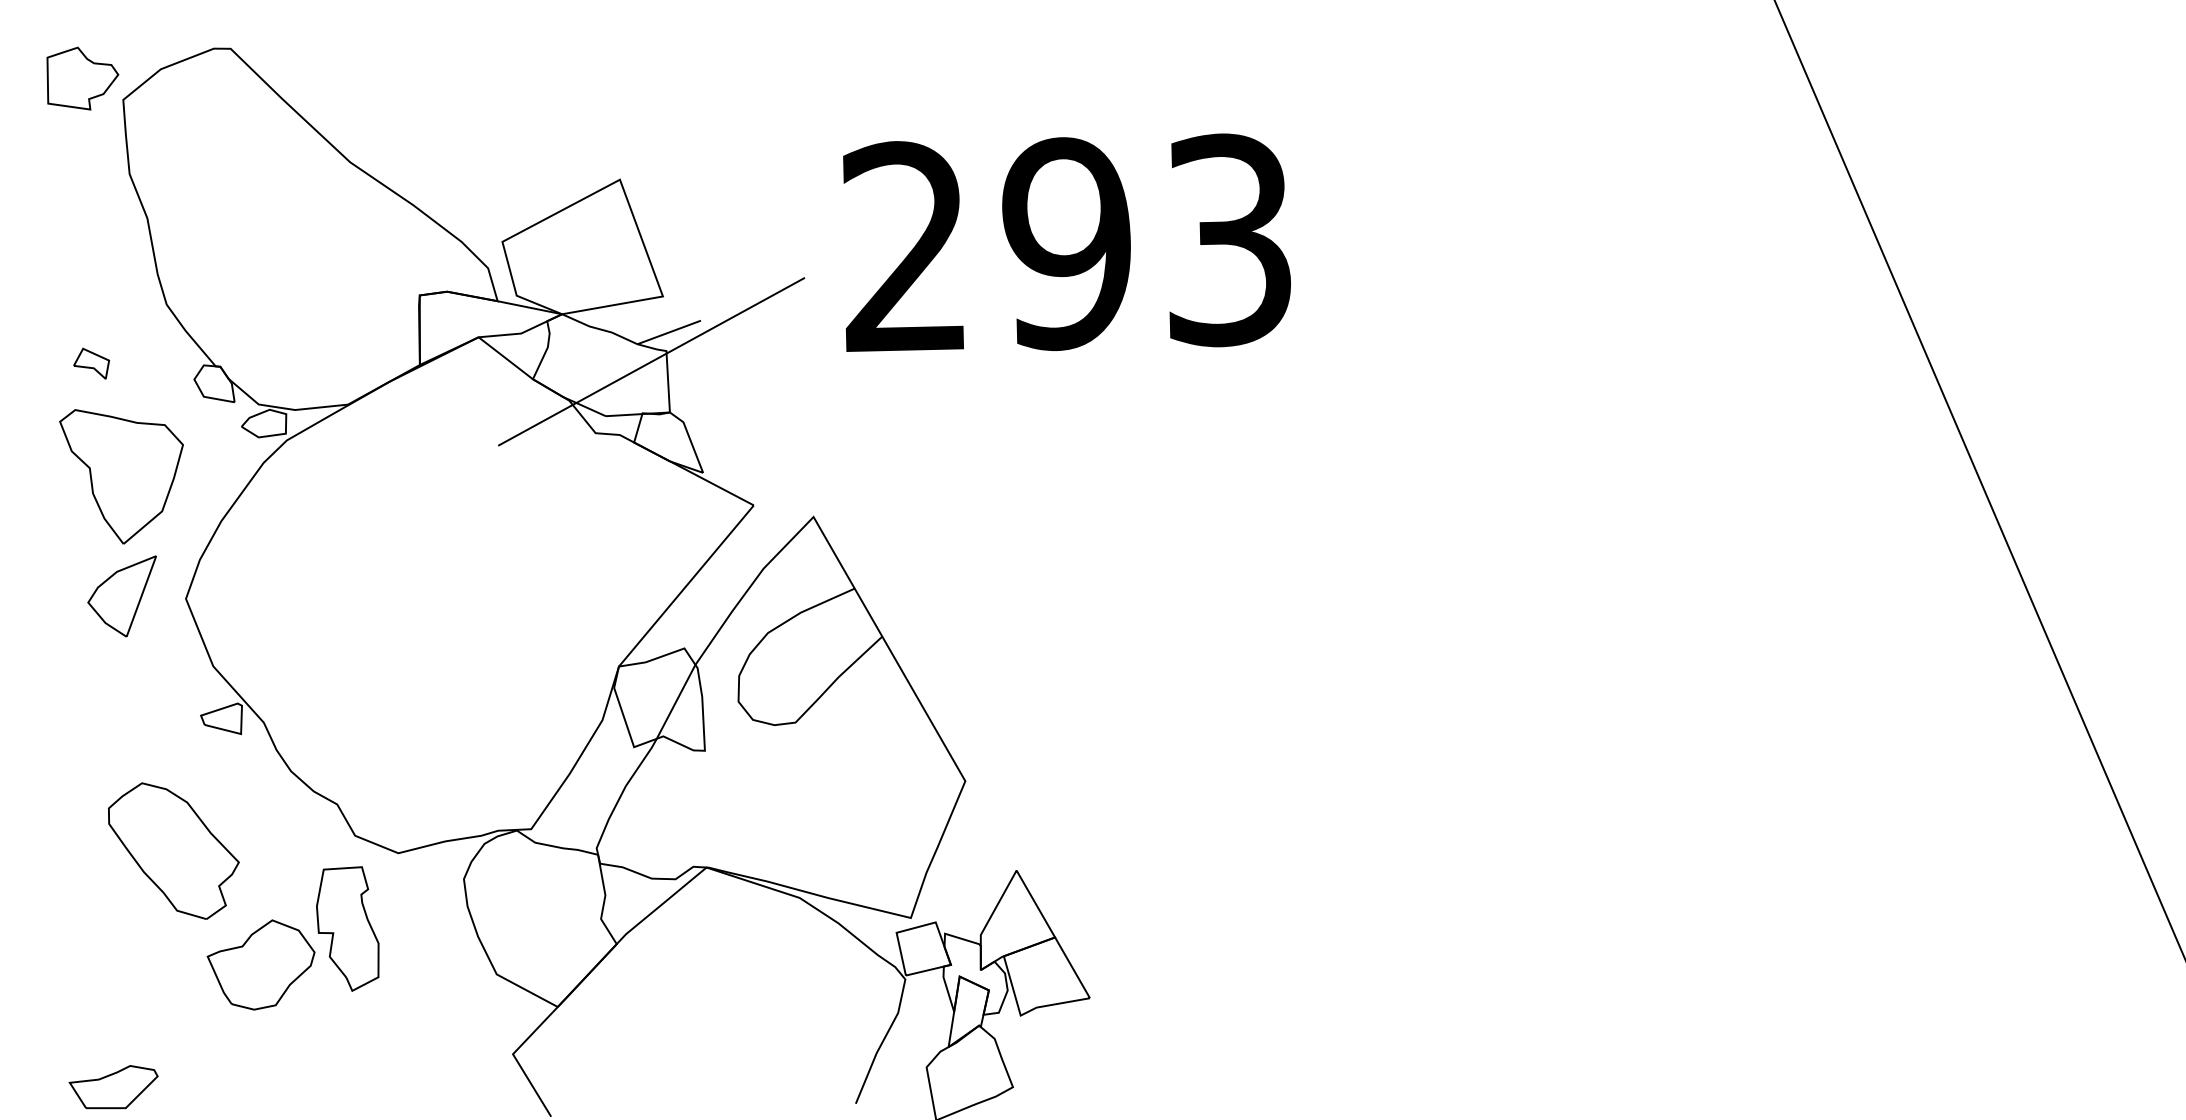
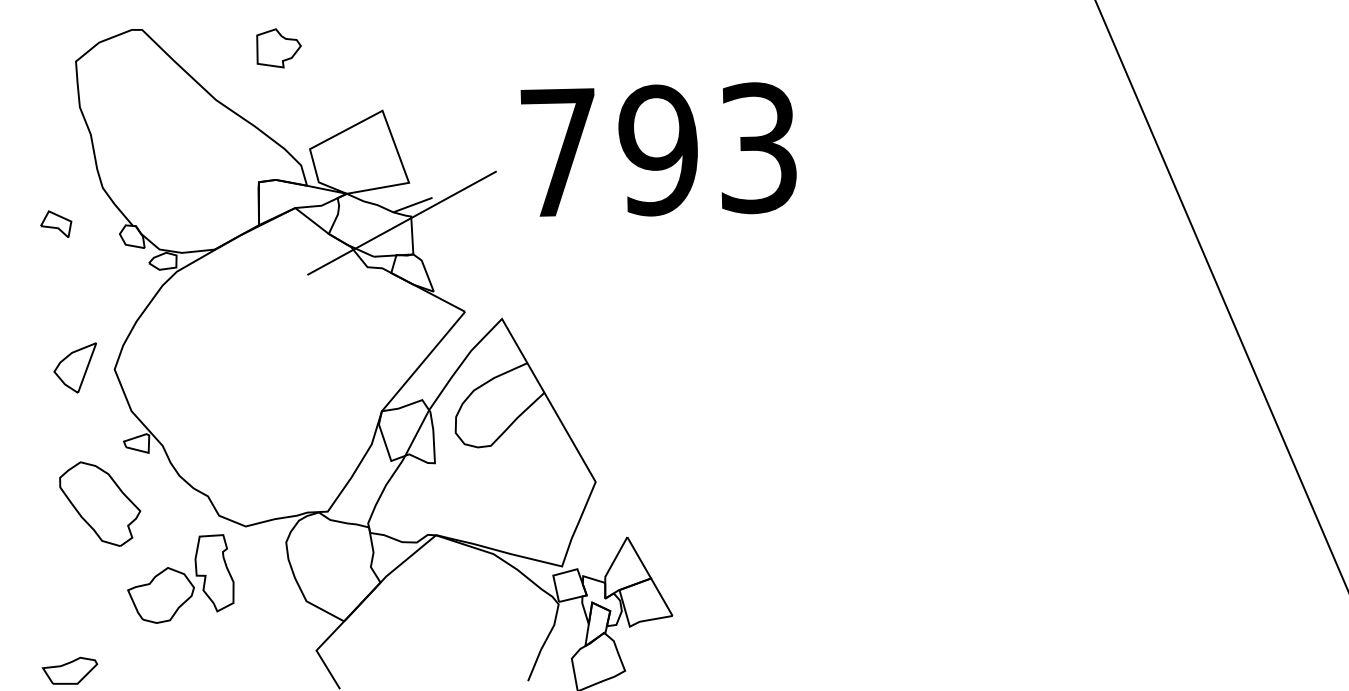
part: (81, 78) -> (278, 48), moved
text: (903, 245) -> (557, 151), 293 -> 793
part: (91, 363) -> (56, 224), size x1.4
part: (120, 477) -> (74, 294), removed
part: (174, 850) -> (100, 503), moved

